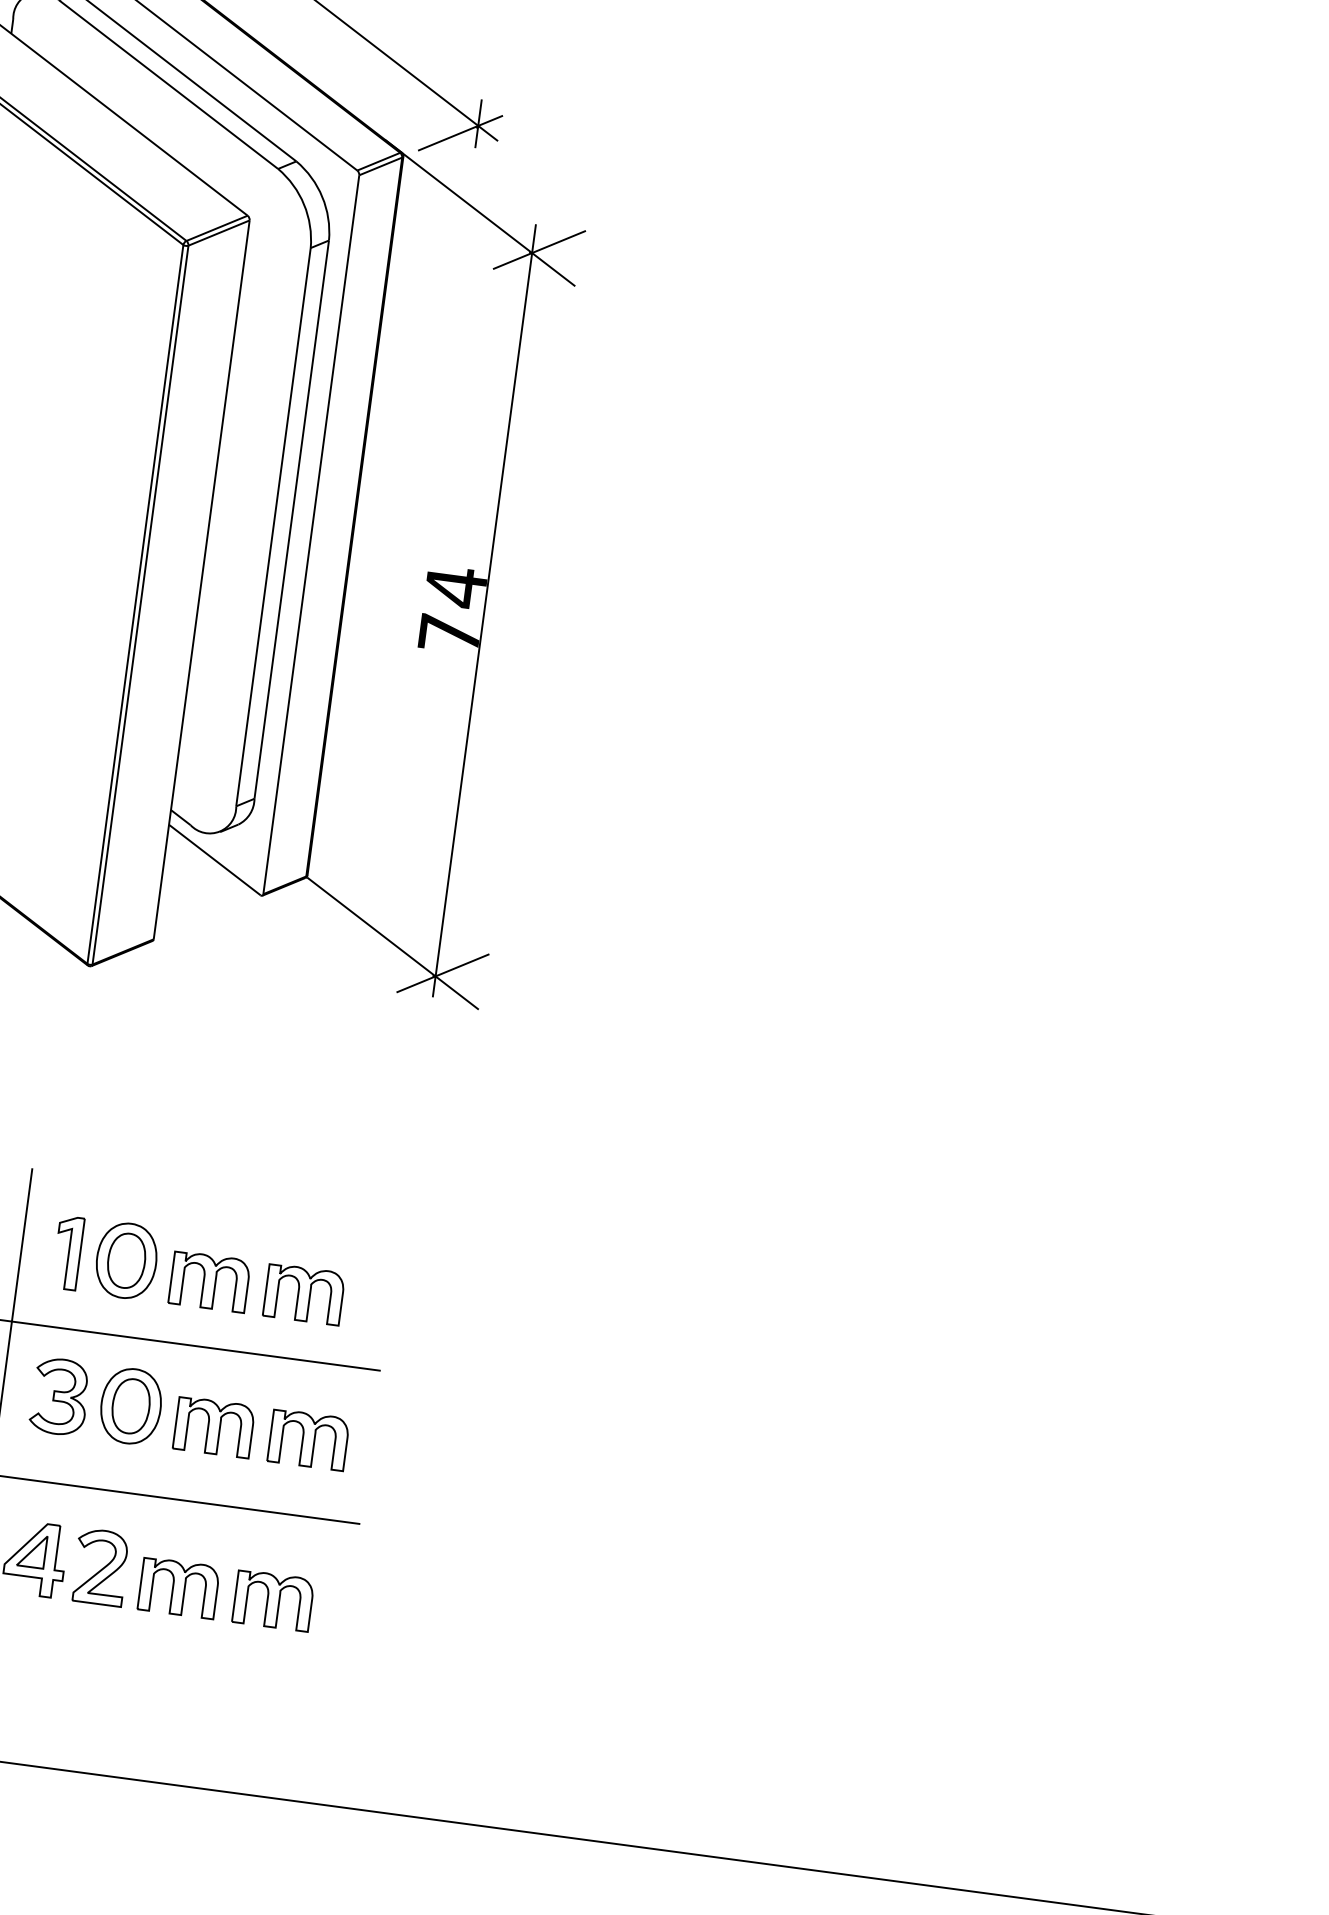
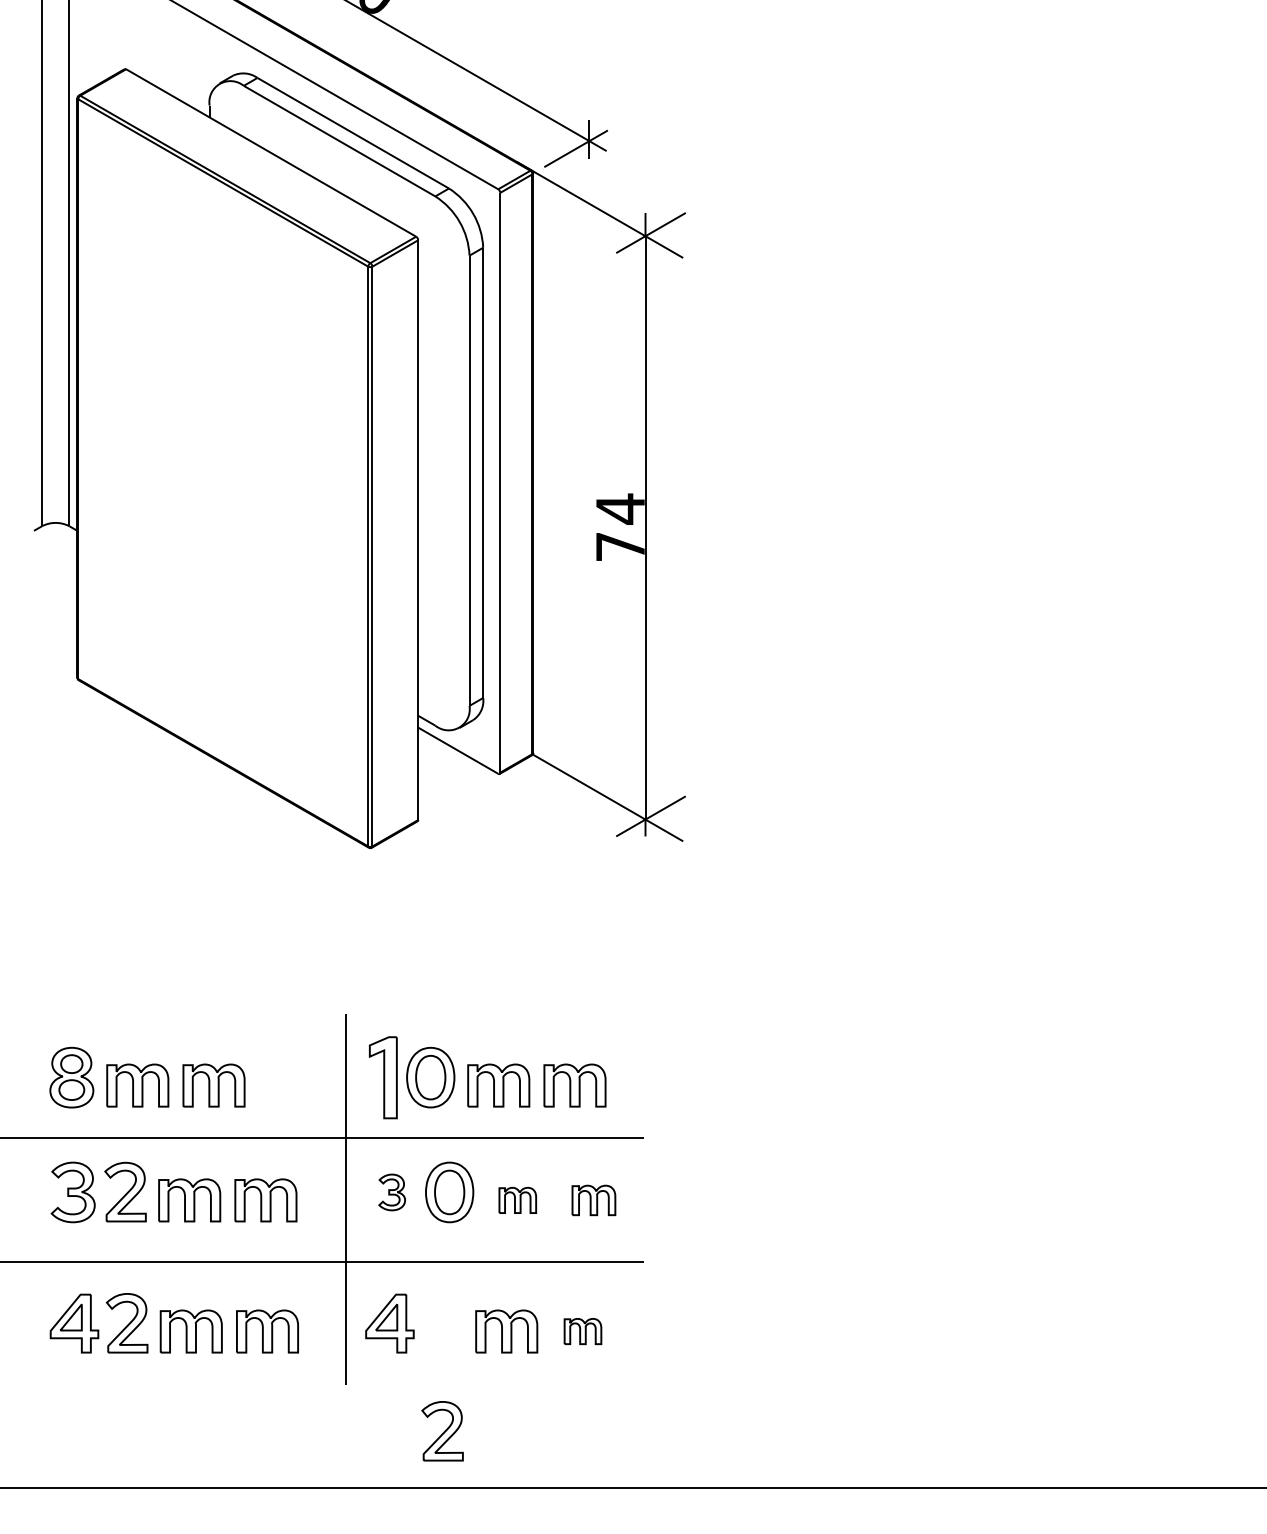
part: (68, 1252) -> (383, 1077), size x1.4
part: (58, 1396) -> (391, 1192), size x0.6
part: (213, 1427) -> (517, 1200), size x0.6
part: (308, 1440) -> (593, 1200), size x0.7
part: (100, 1567) -> (442, 1431), moved
part: (272, 1600) -> (582, 1331), size x0.6

